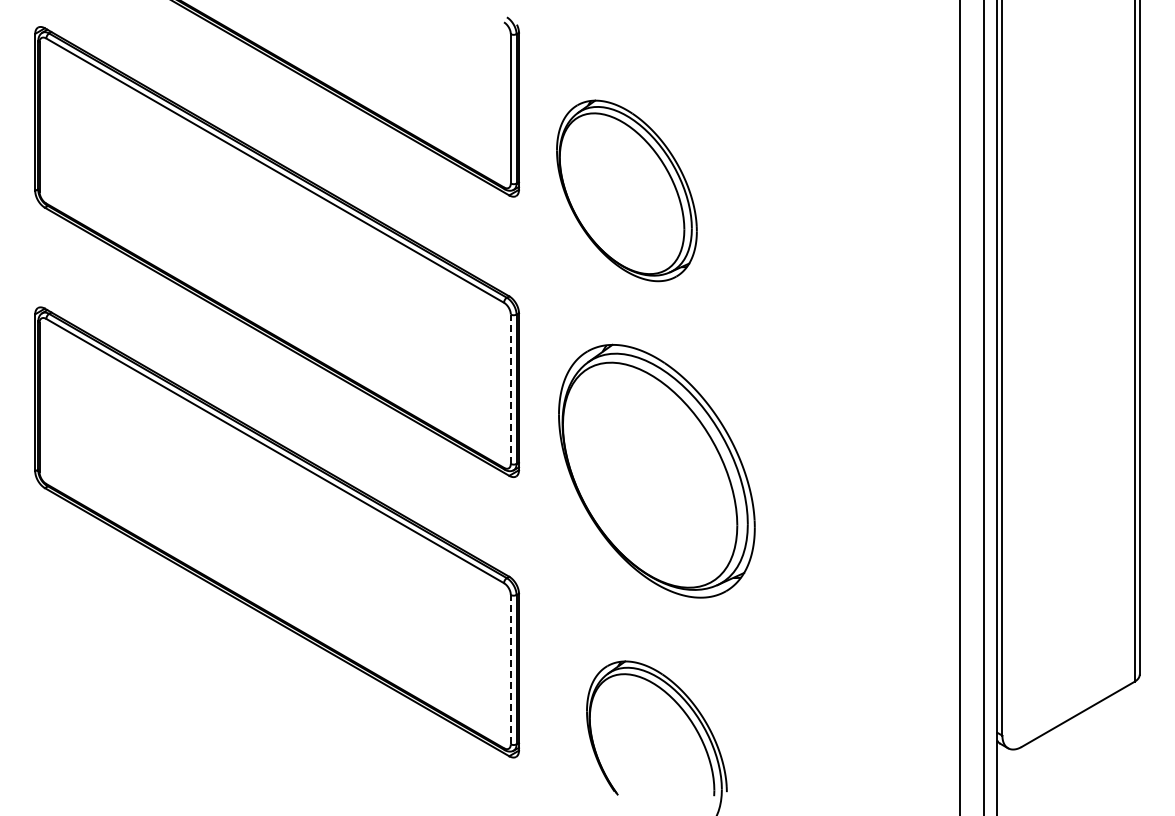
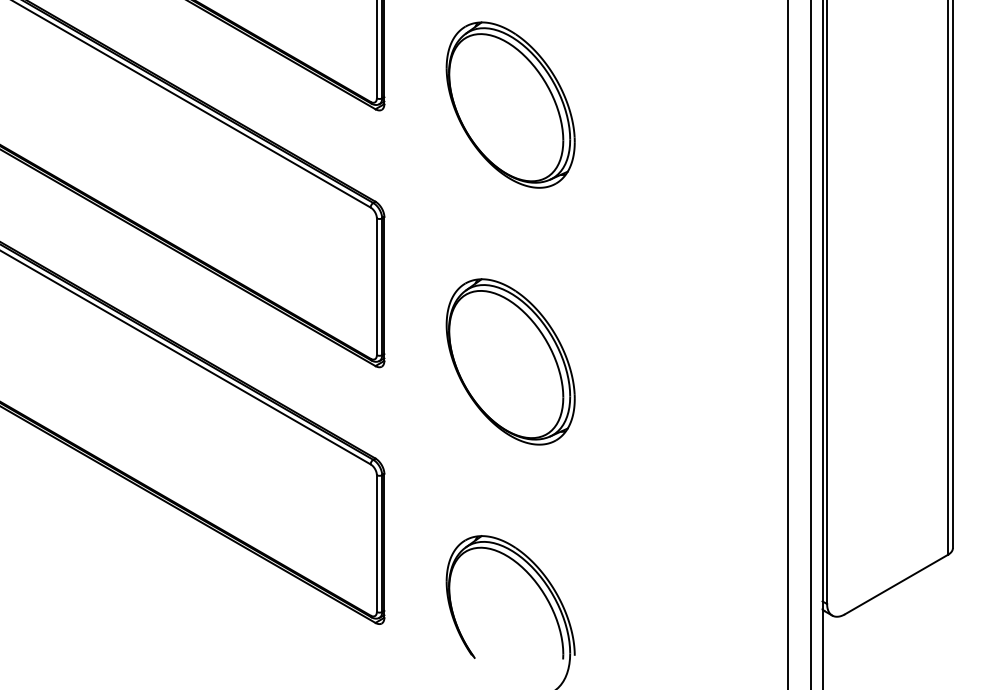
part: (626, 190) -> (510, 104), moved
line: (510, 389) -> (376, 287), dashed -> solid
part: (656, 471) -> (510, 362), size x0.71
line: (510, 669) -> (376, 543), dashed -> solid

